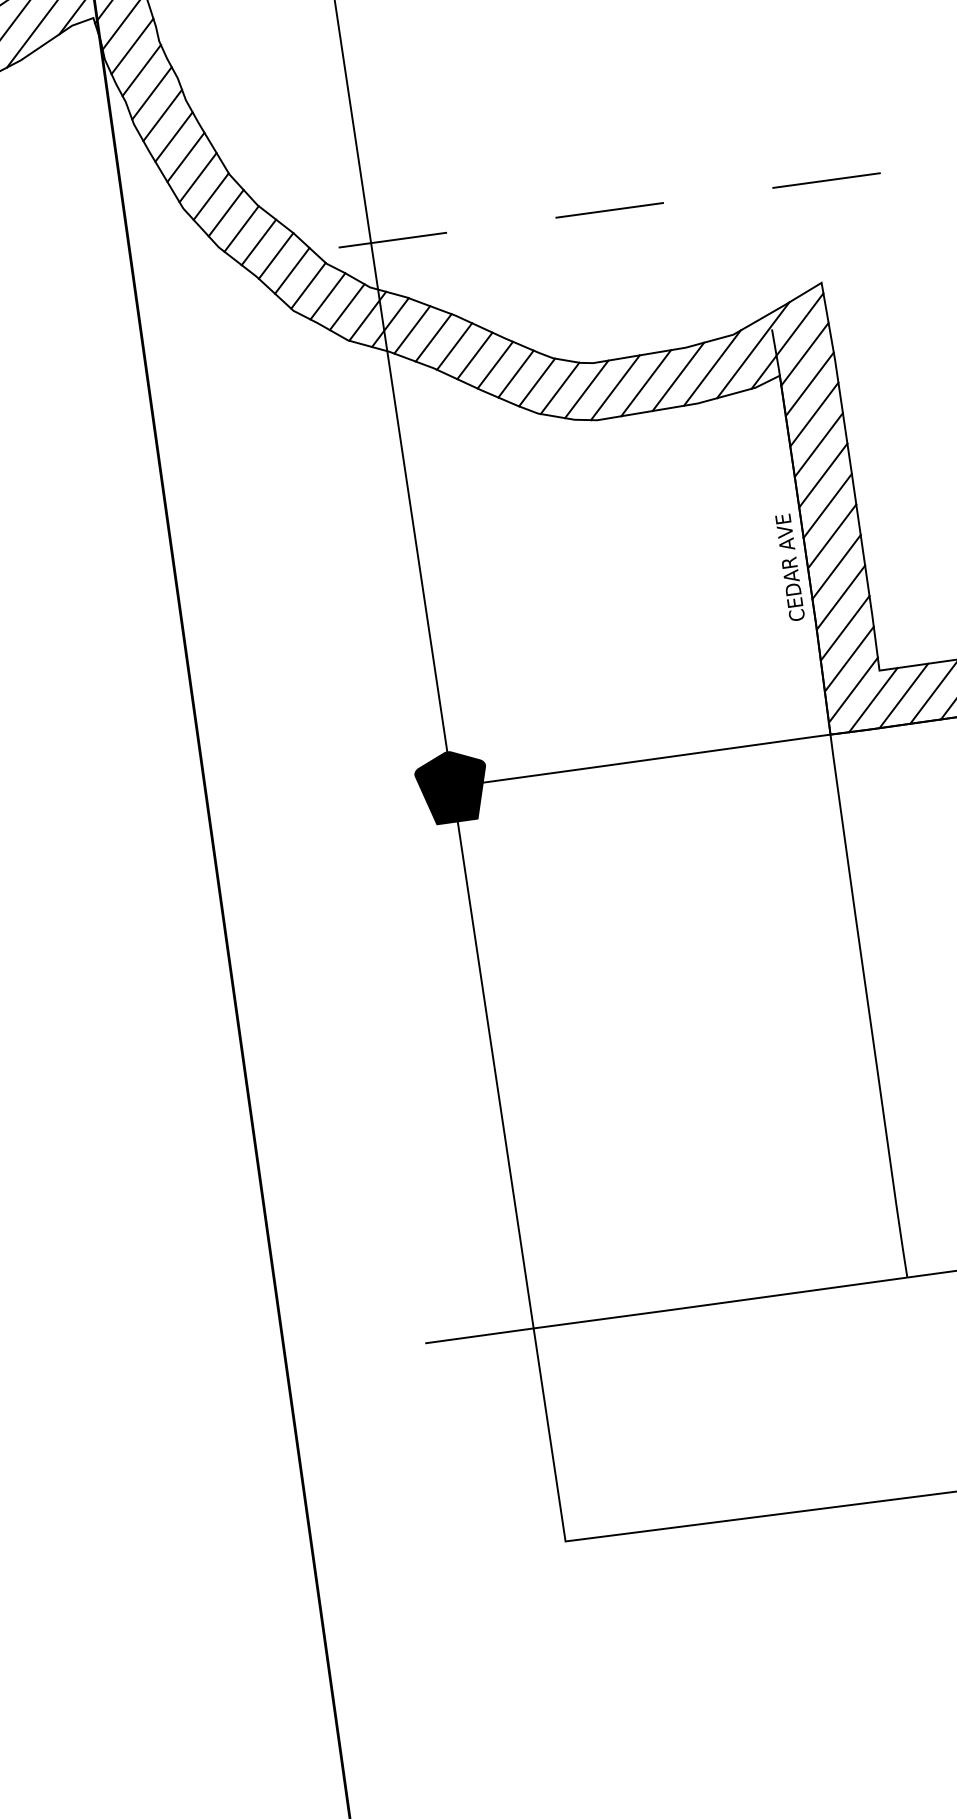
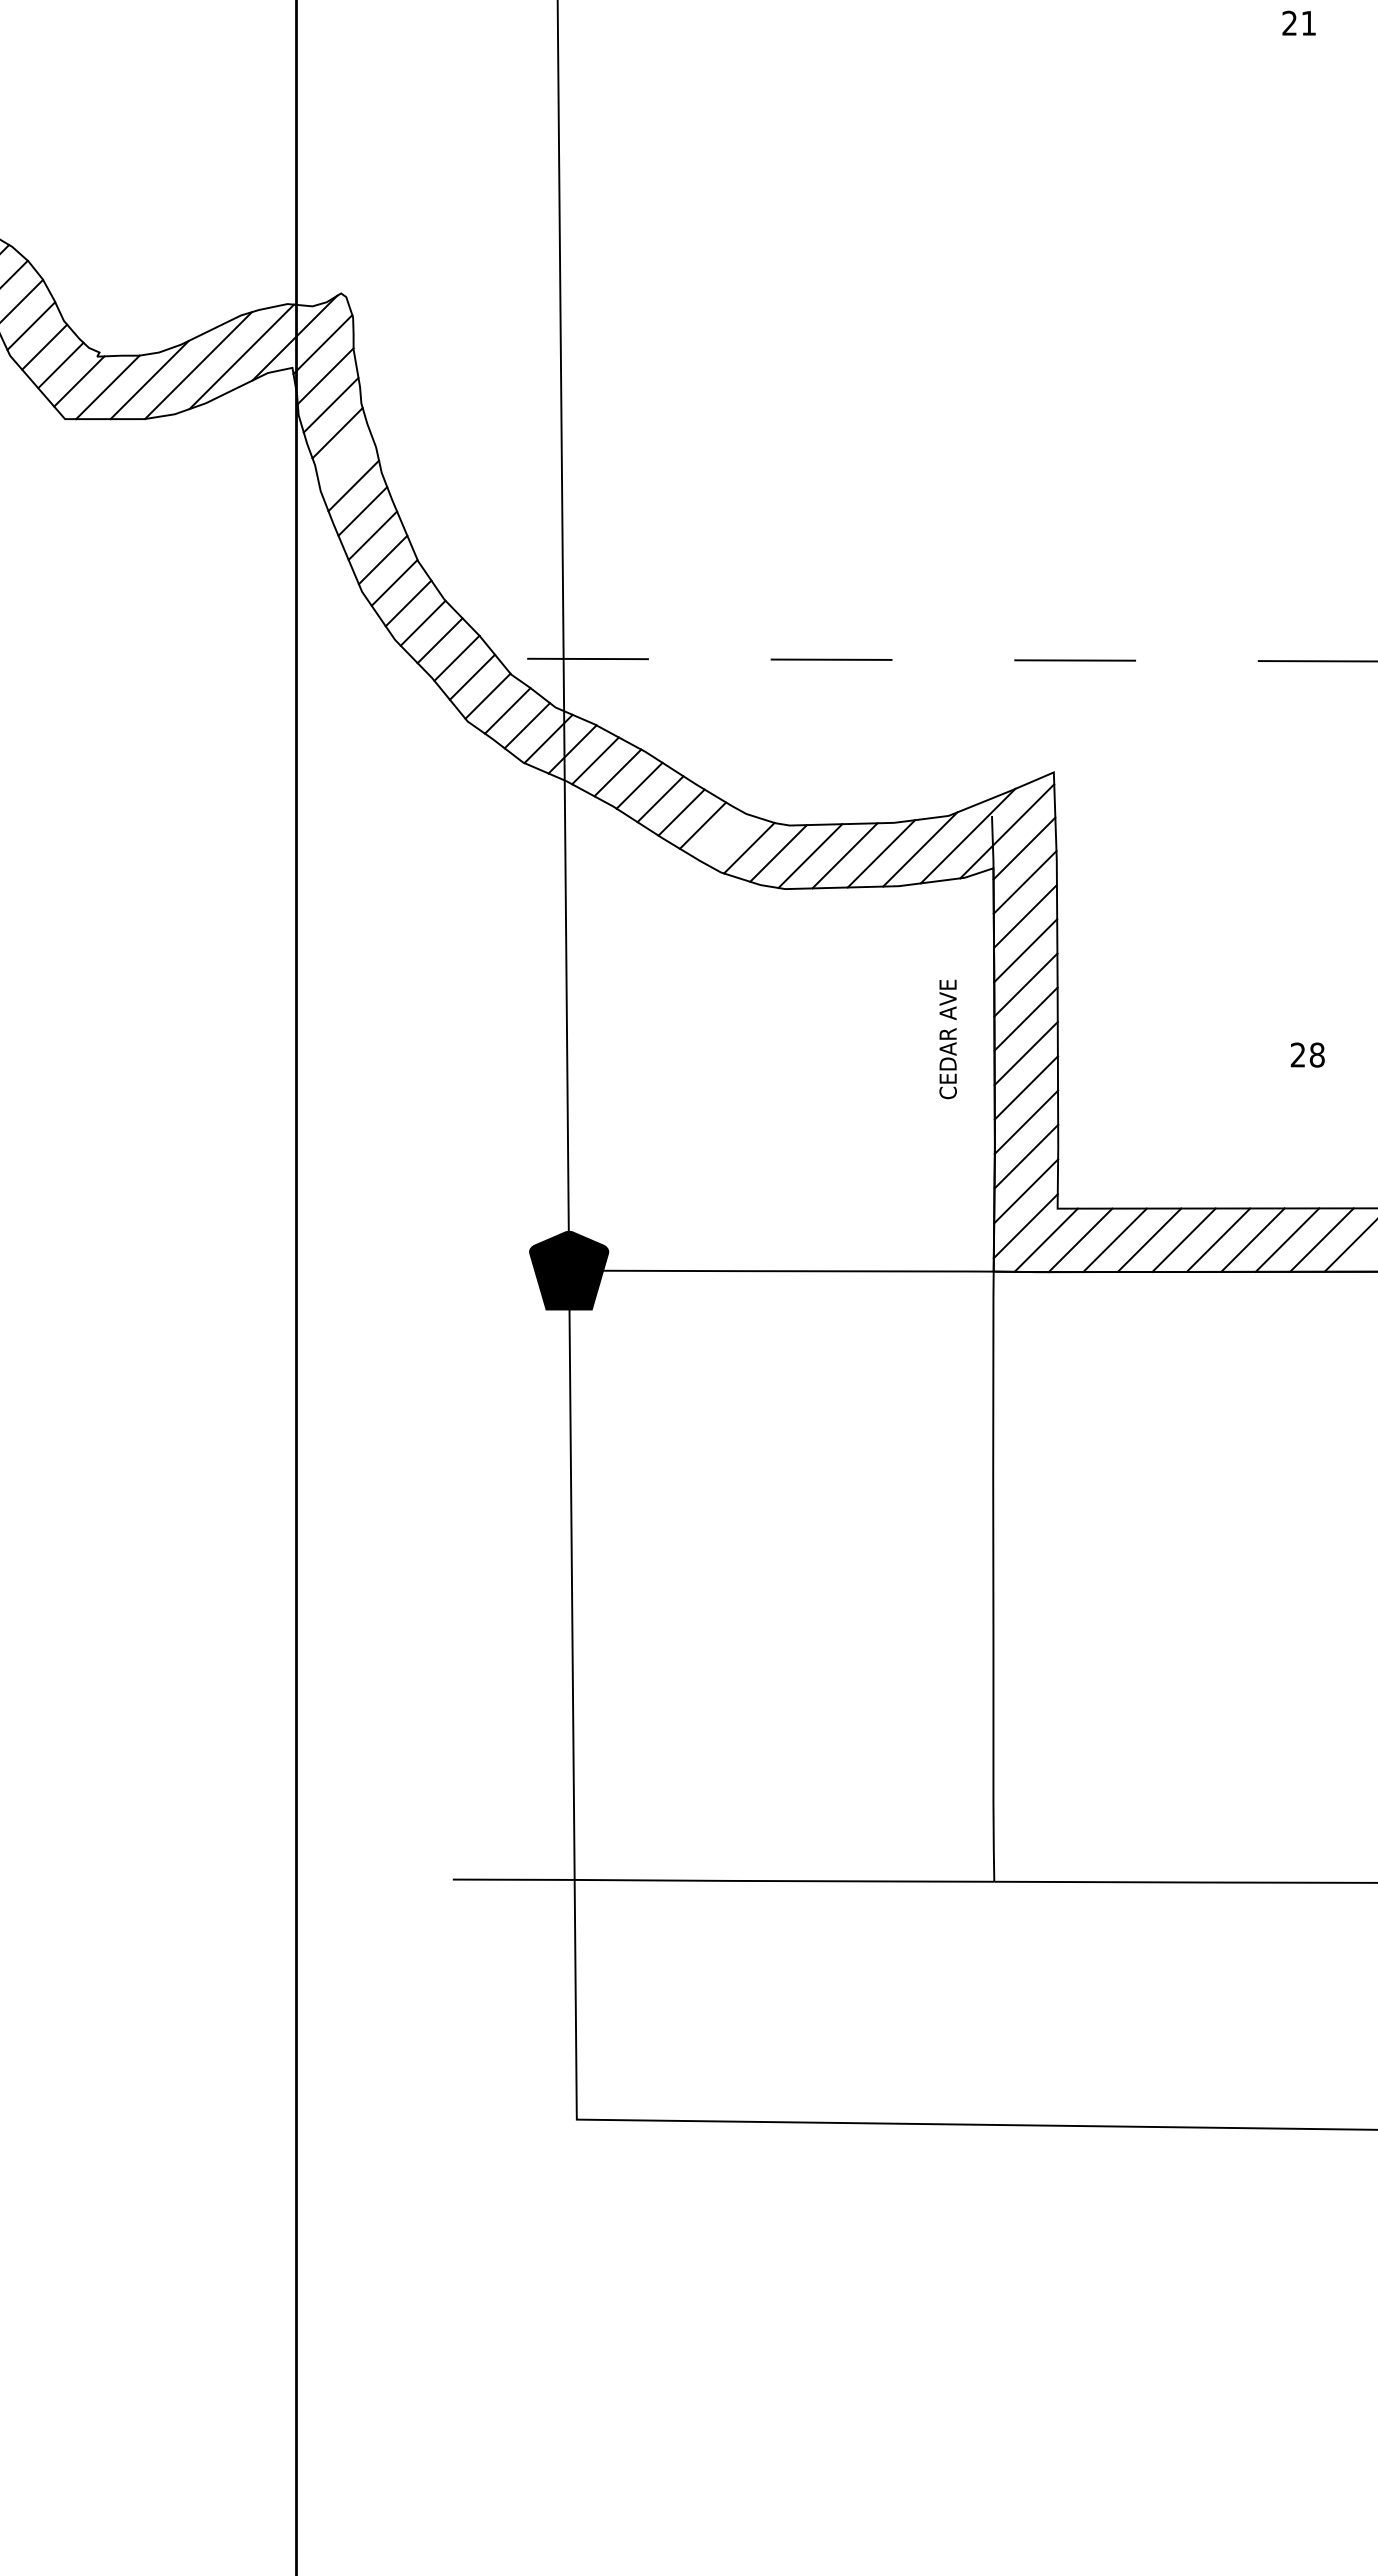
line: (152, 92) -> (345, 459), removed
line: (536, 381) -> (724, 837), removed
text: (789, 567) -> (947, 1039), moved

